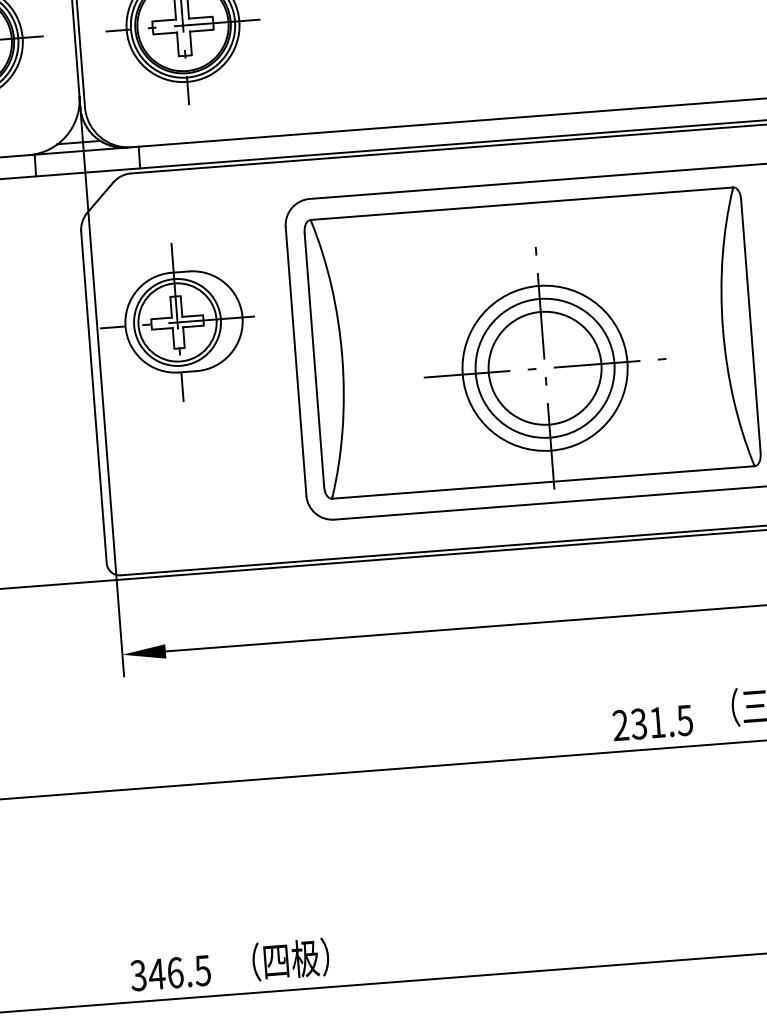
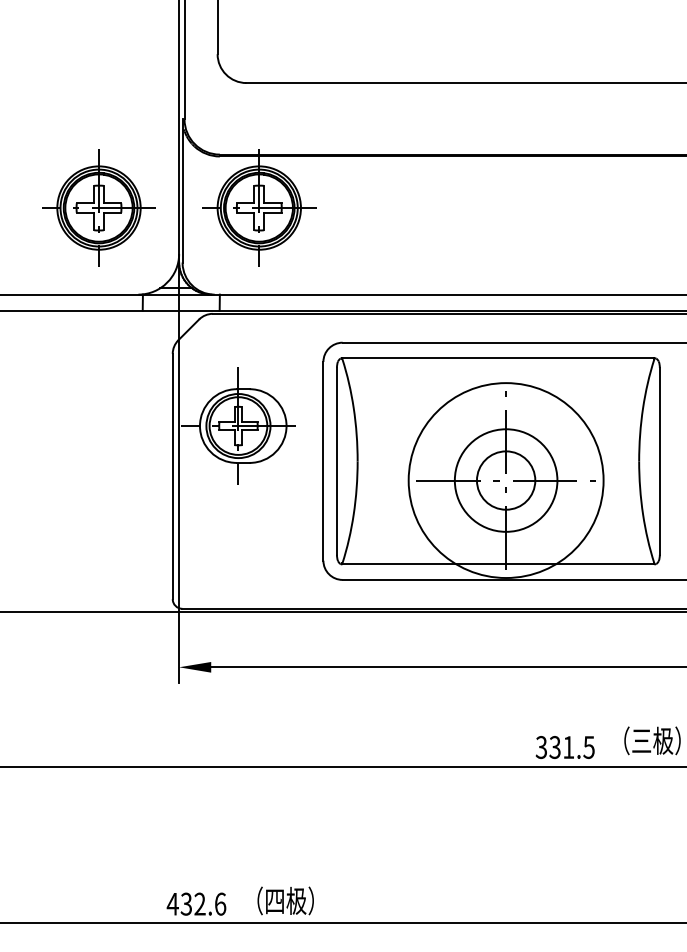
circle: (544, 368) -> (505, 480), size x0.7
circle: (545, 368) -> (506, 480), size x1.6
text: (620, 725) -> (541, 747), 231.5 -> 331.5
text: (170, 972) -> (196, 903), 346.5 -> 432.6

